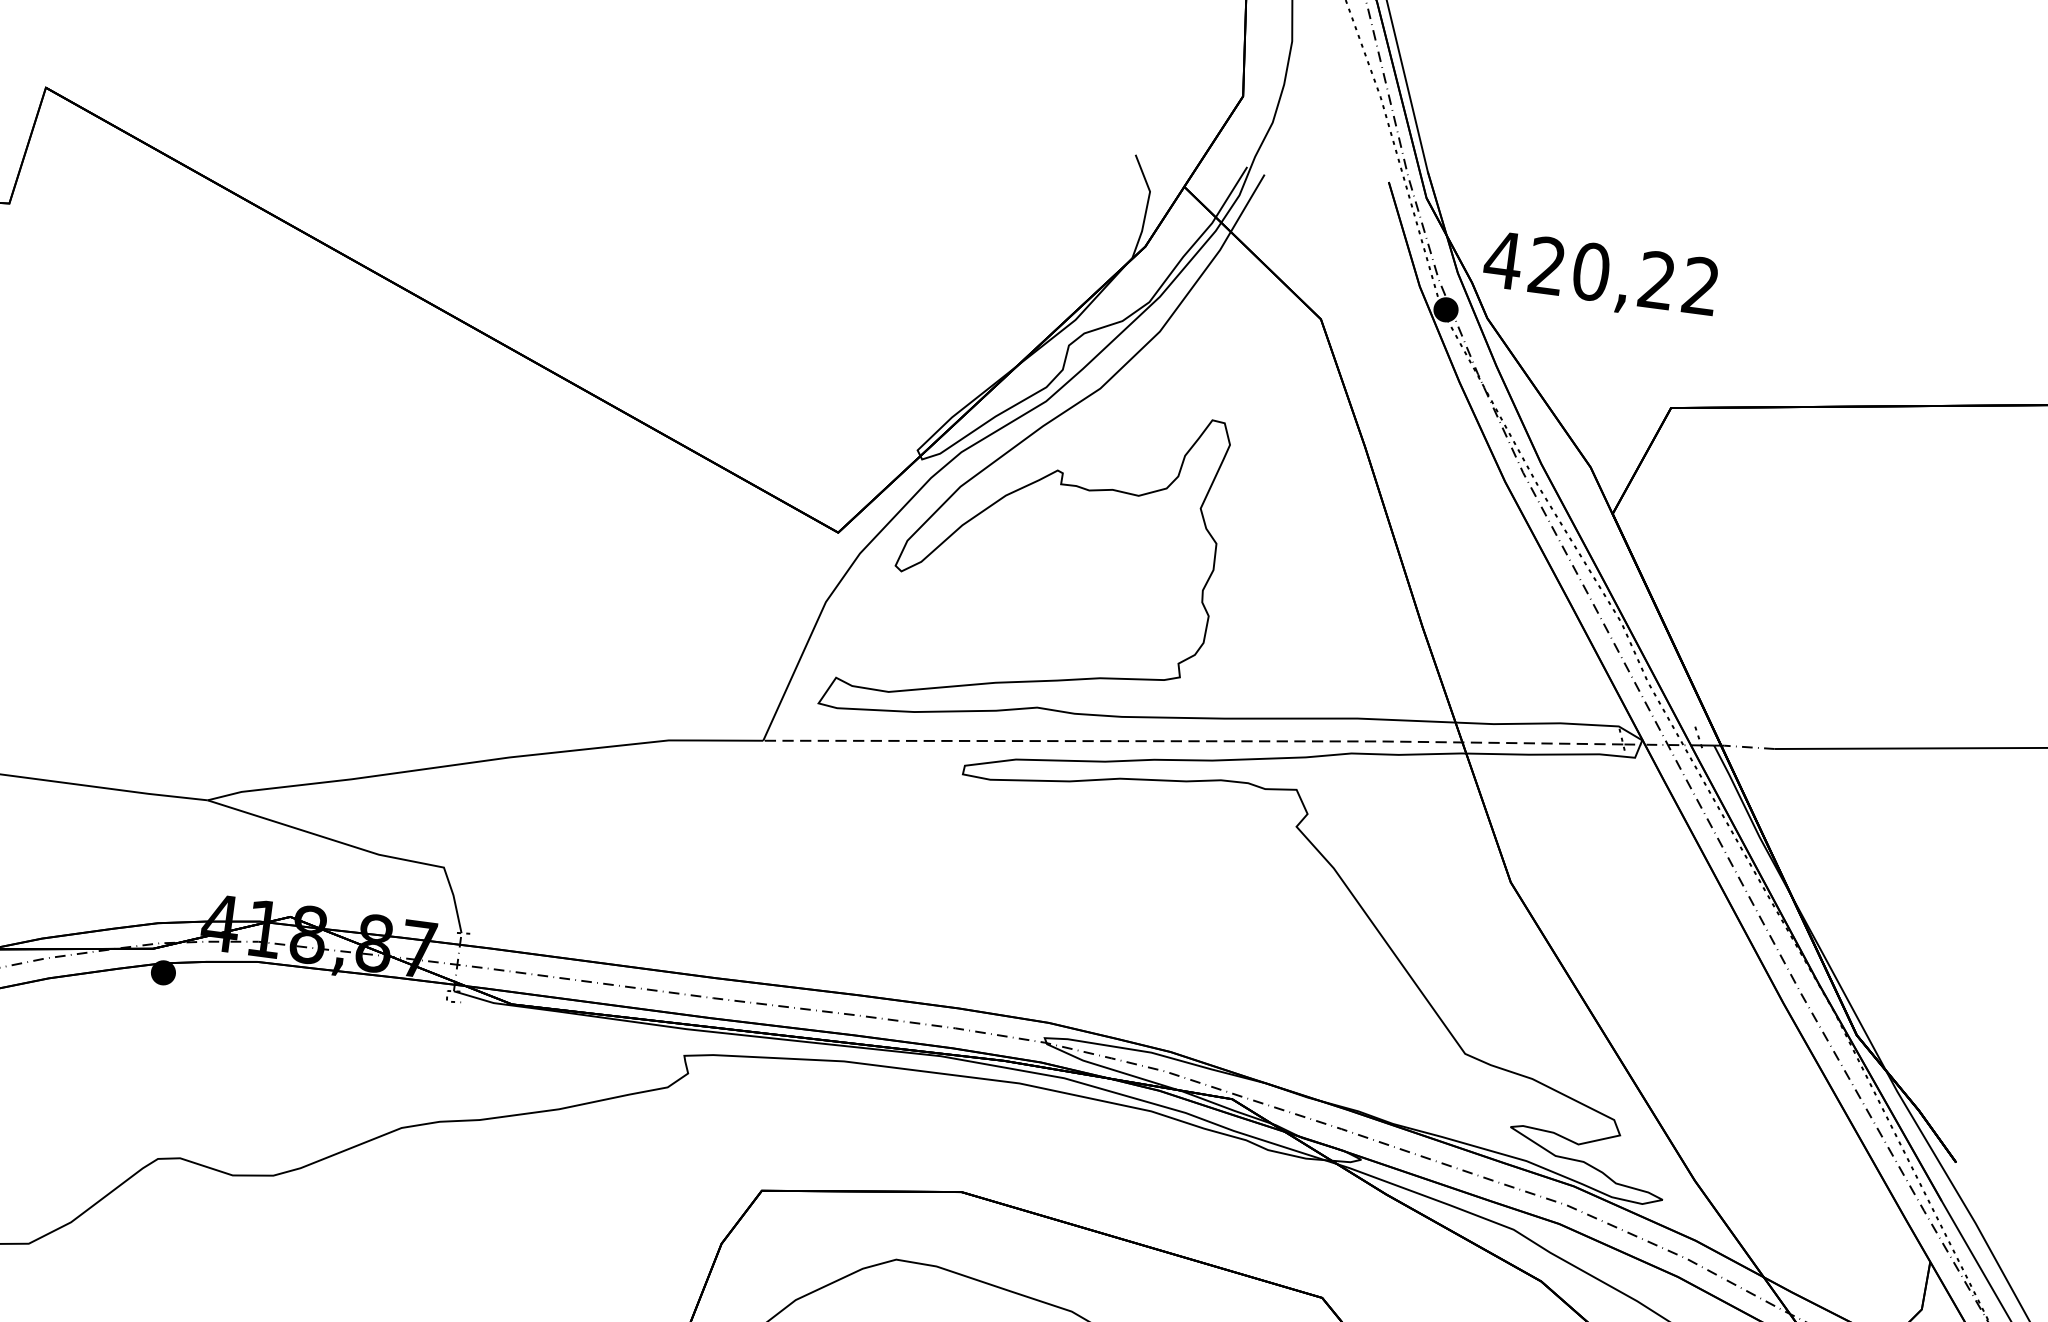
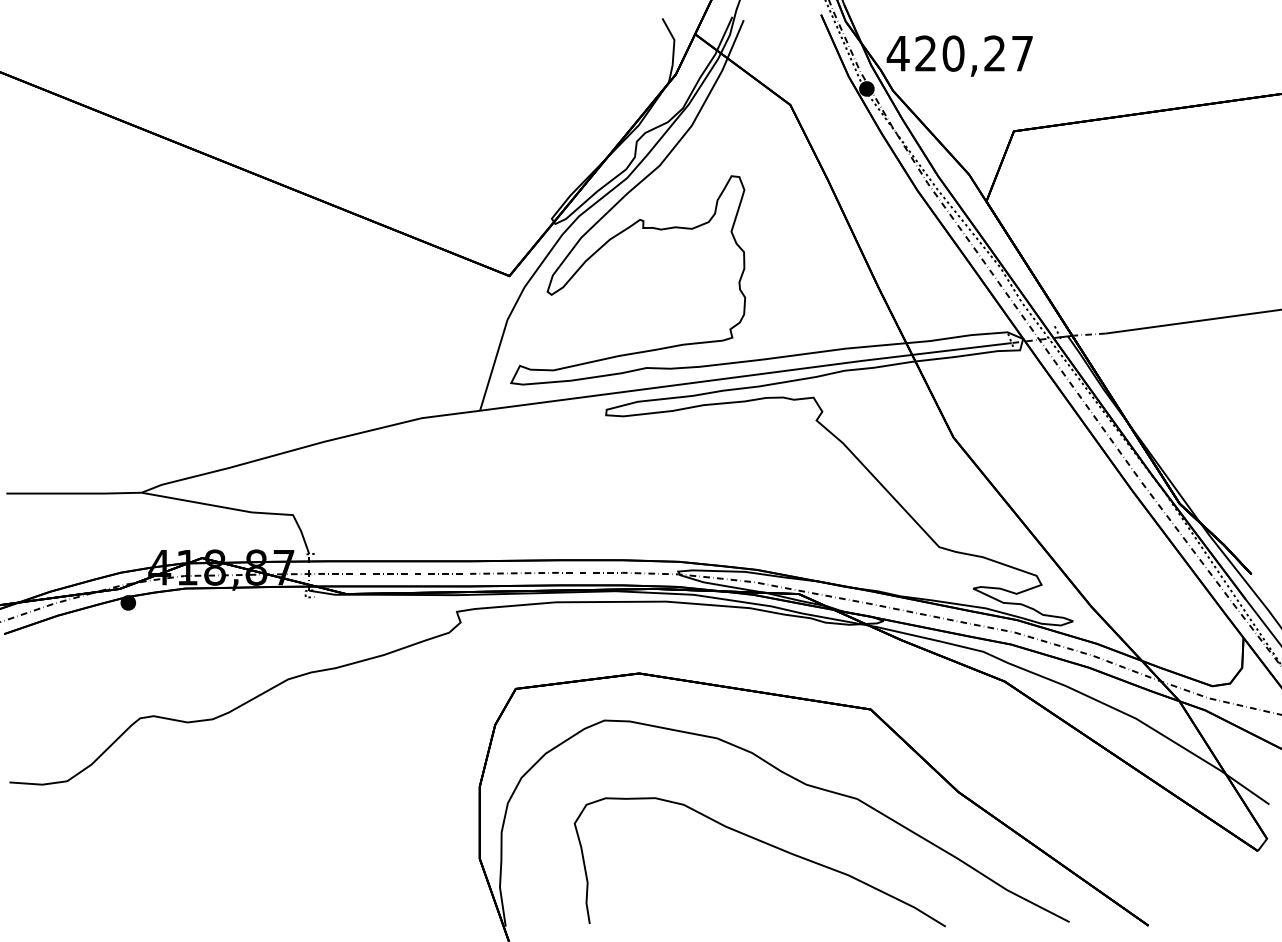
text: (1701, 286) -> (1022, 53), 420,22 -> 420,27
line: (1194, 740) -> (746, 375), dashed -> solid

